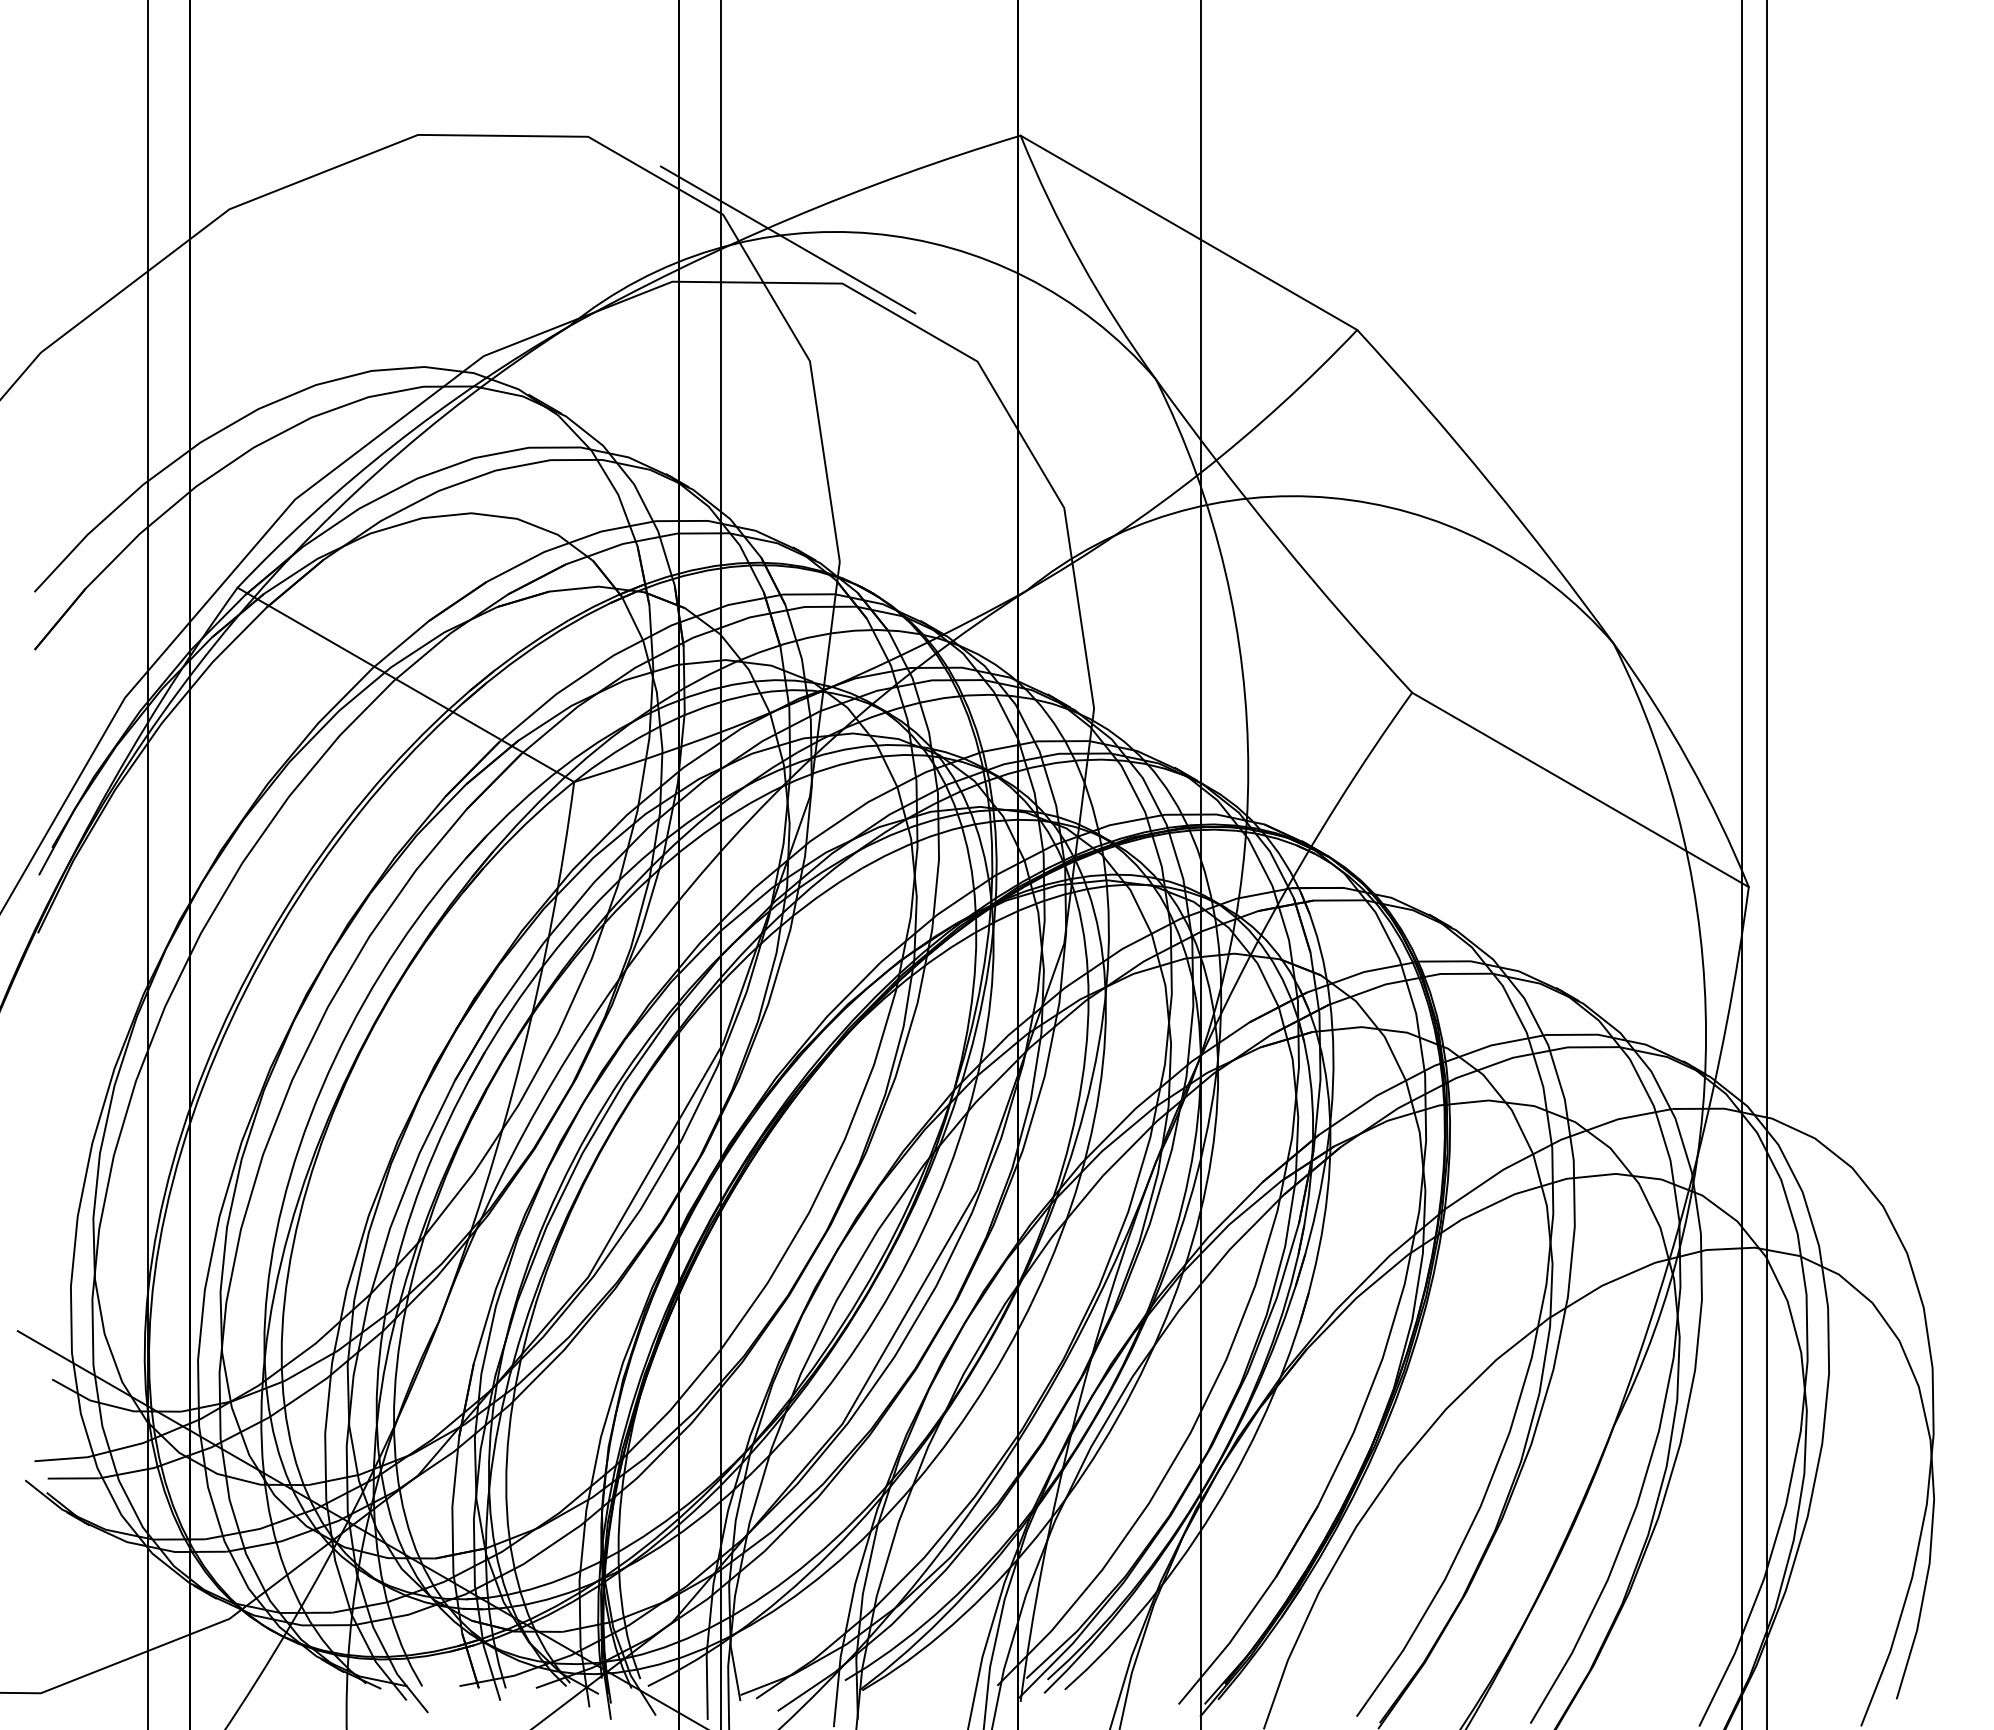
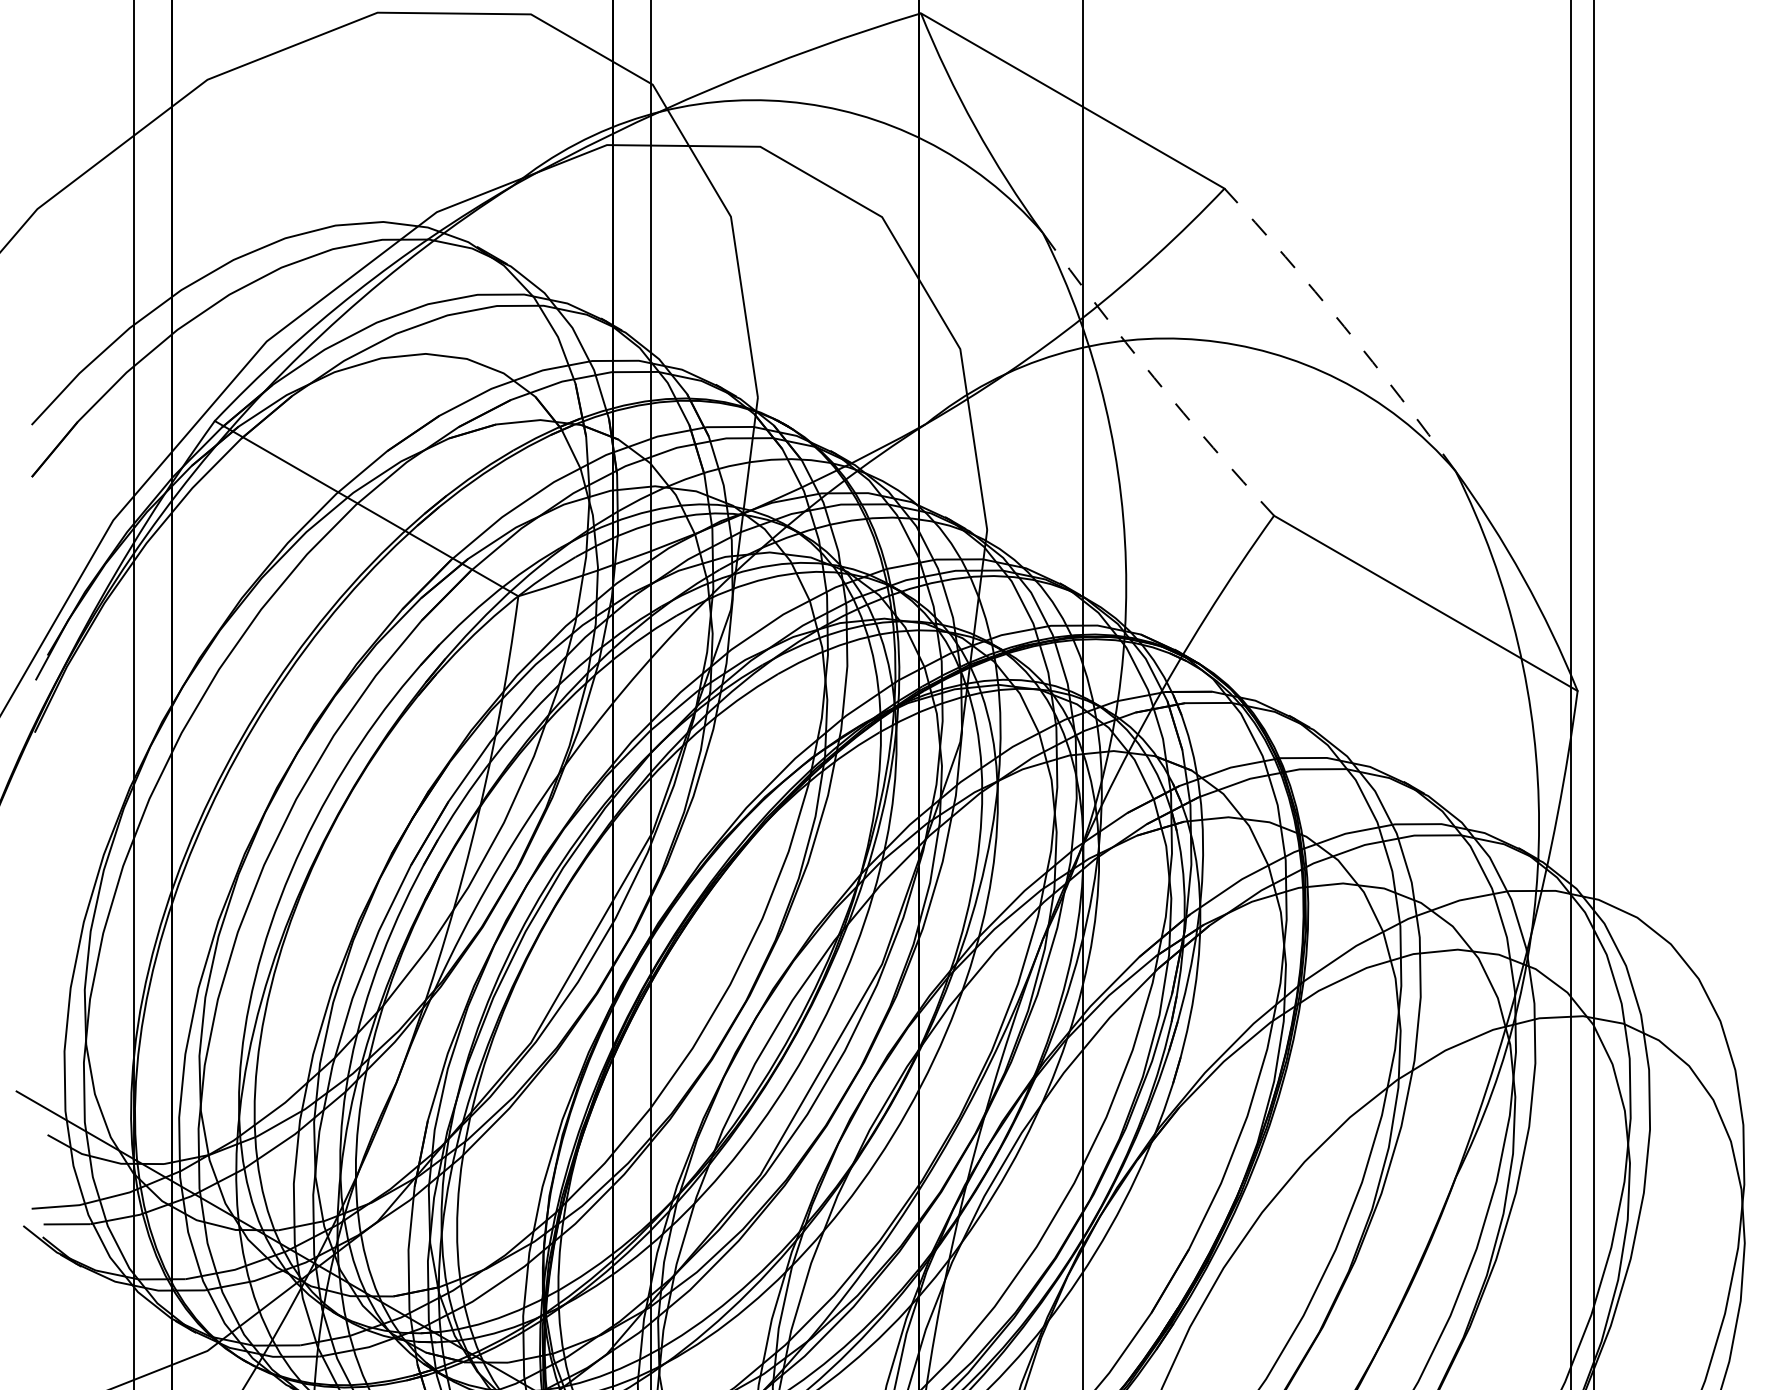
line: (788, 239) -> (711, 107), removed
arc: (1489, 483) -> (1343, 327), solid -> dashed
arc: (1279, 539) -> (1154, 377), solid -> dashed

